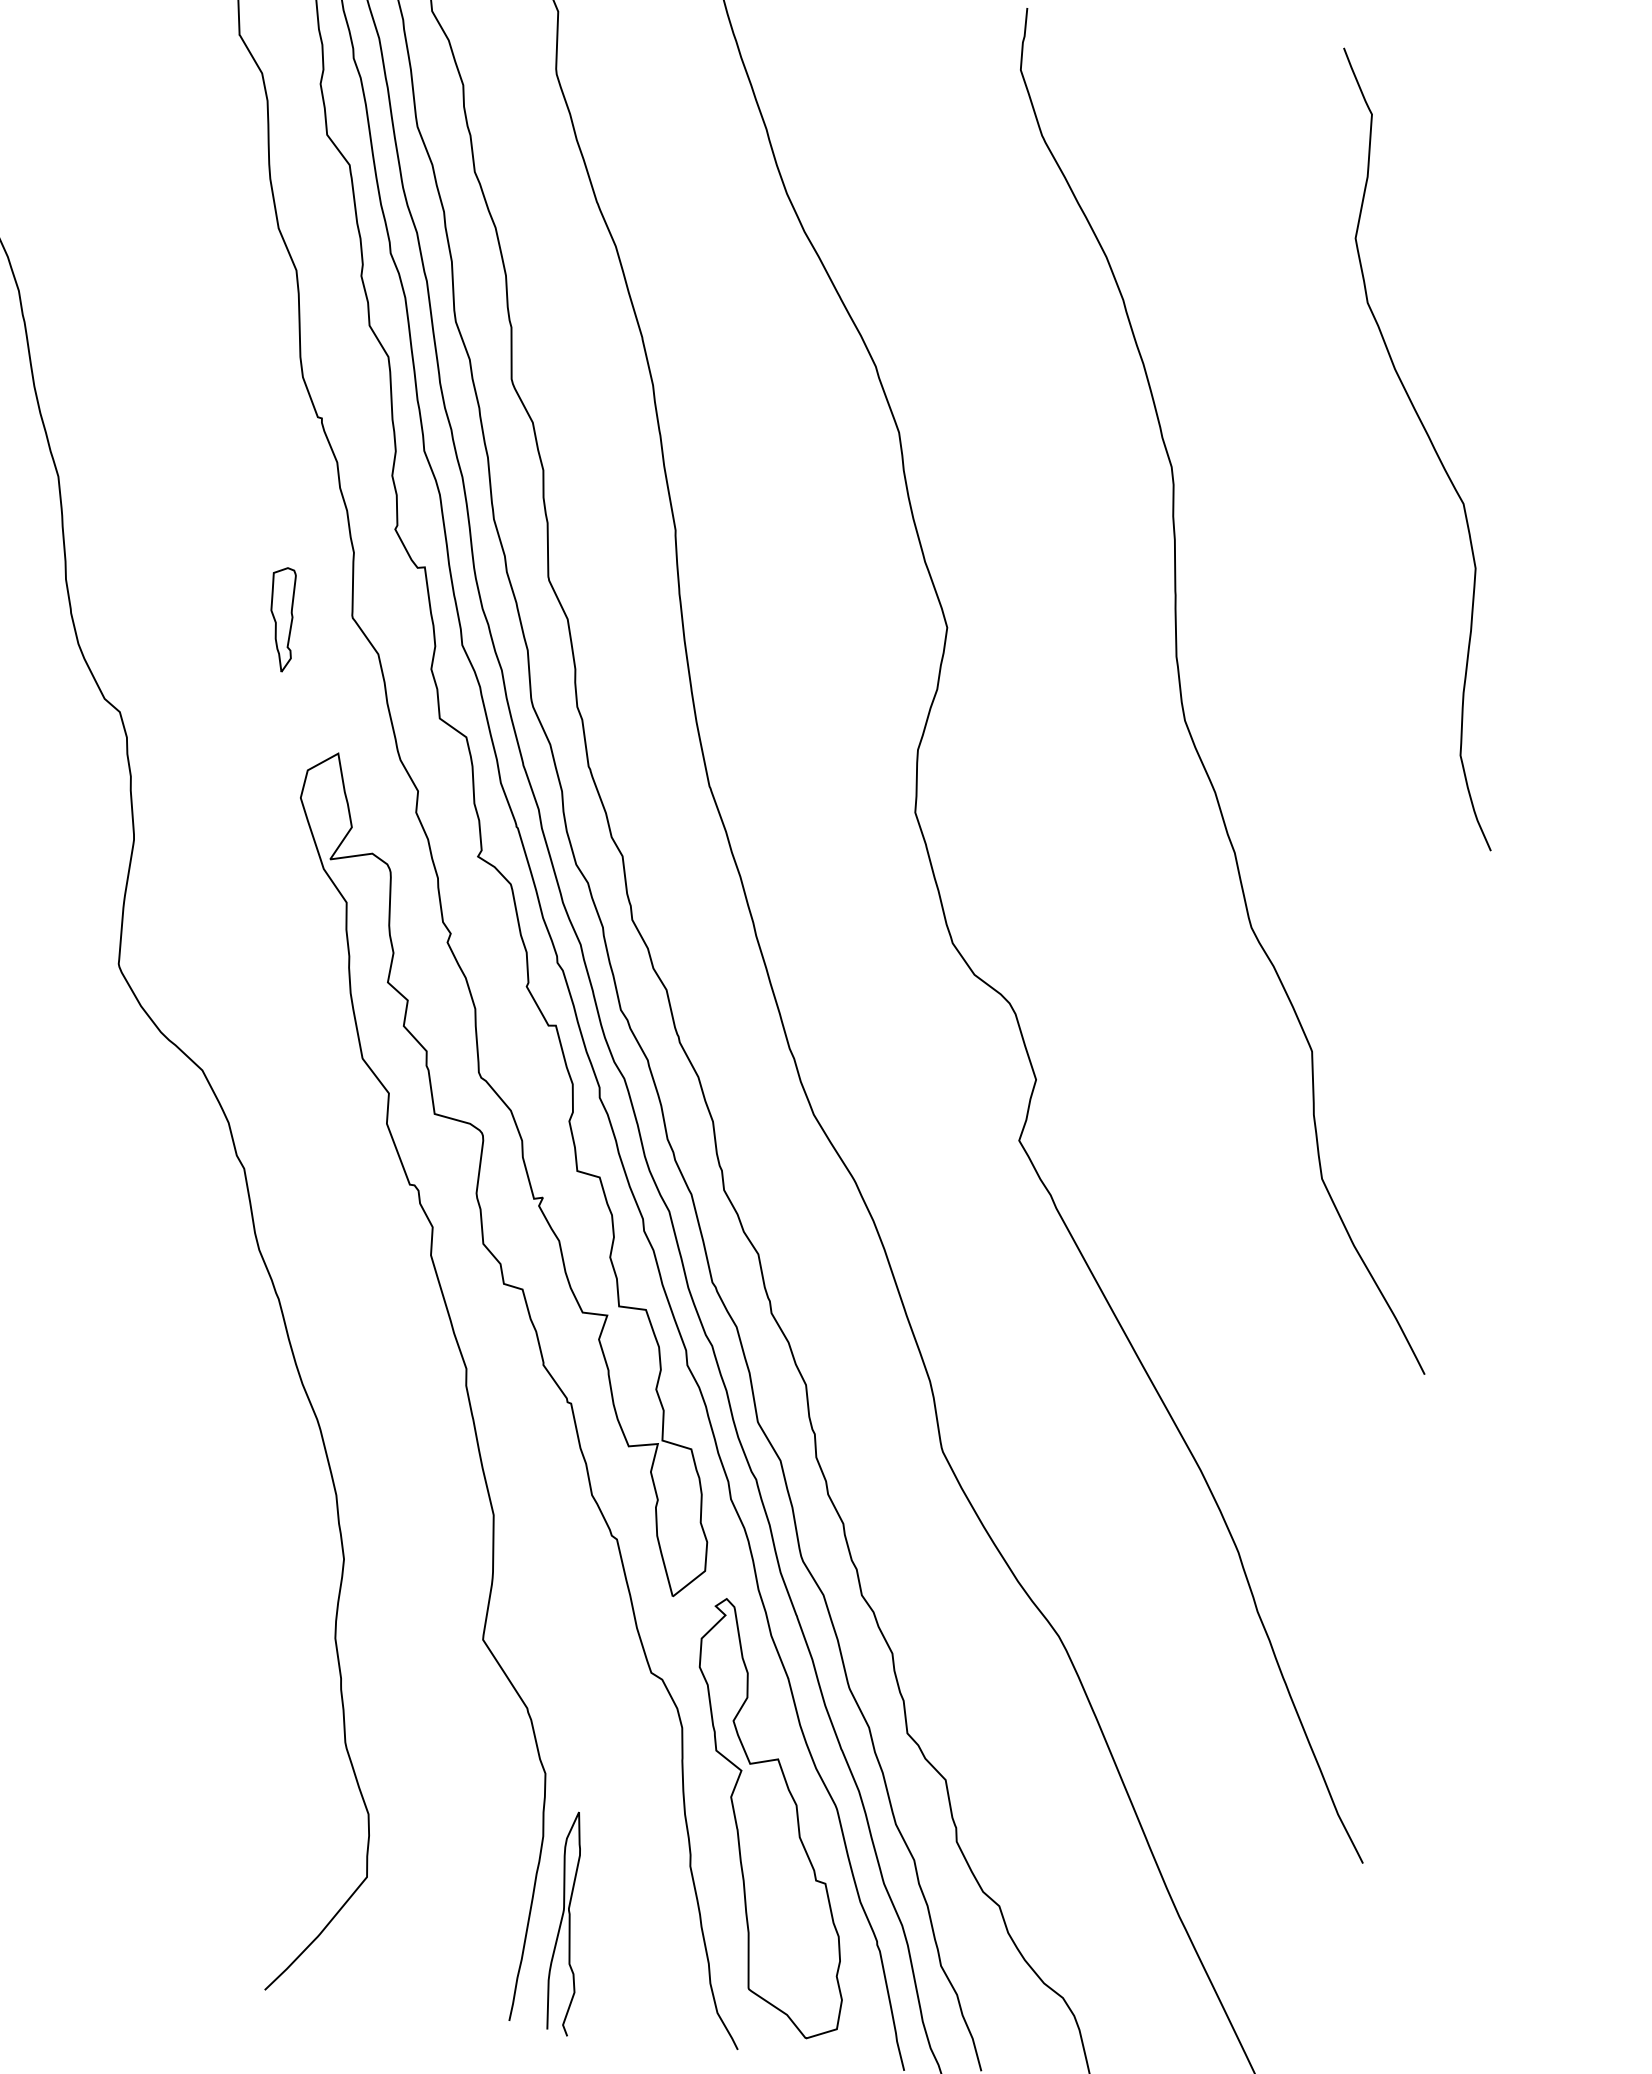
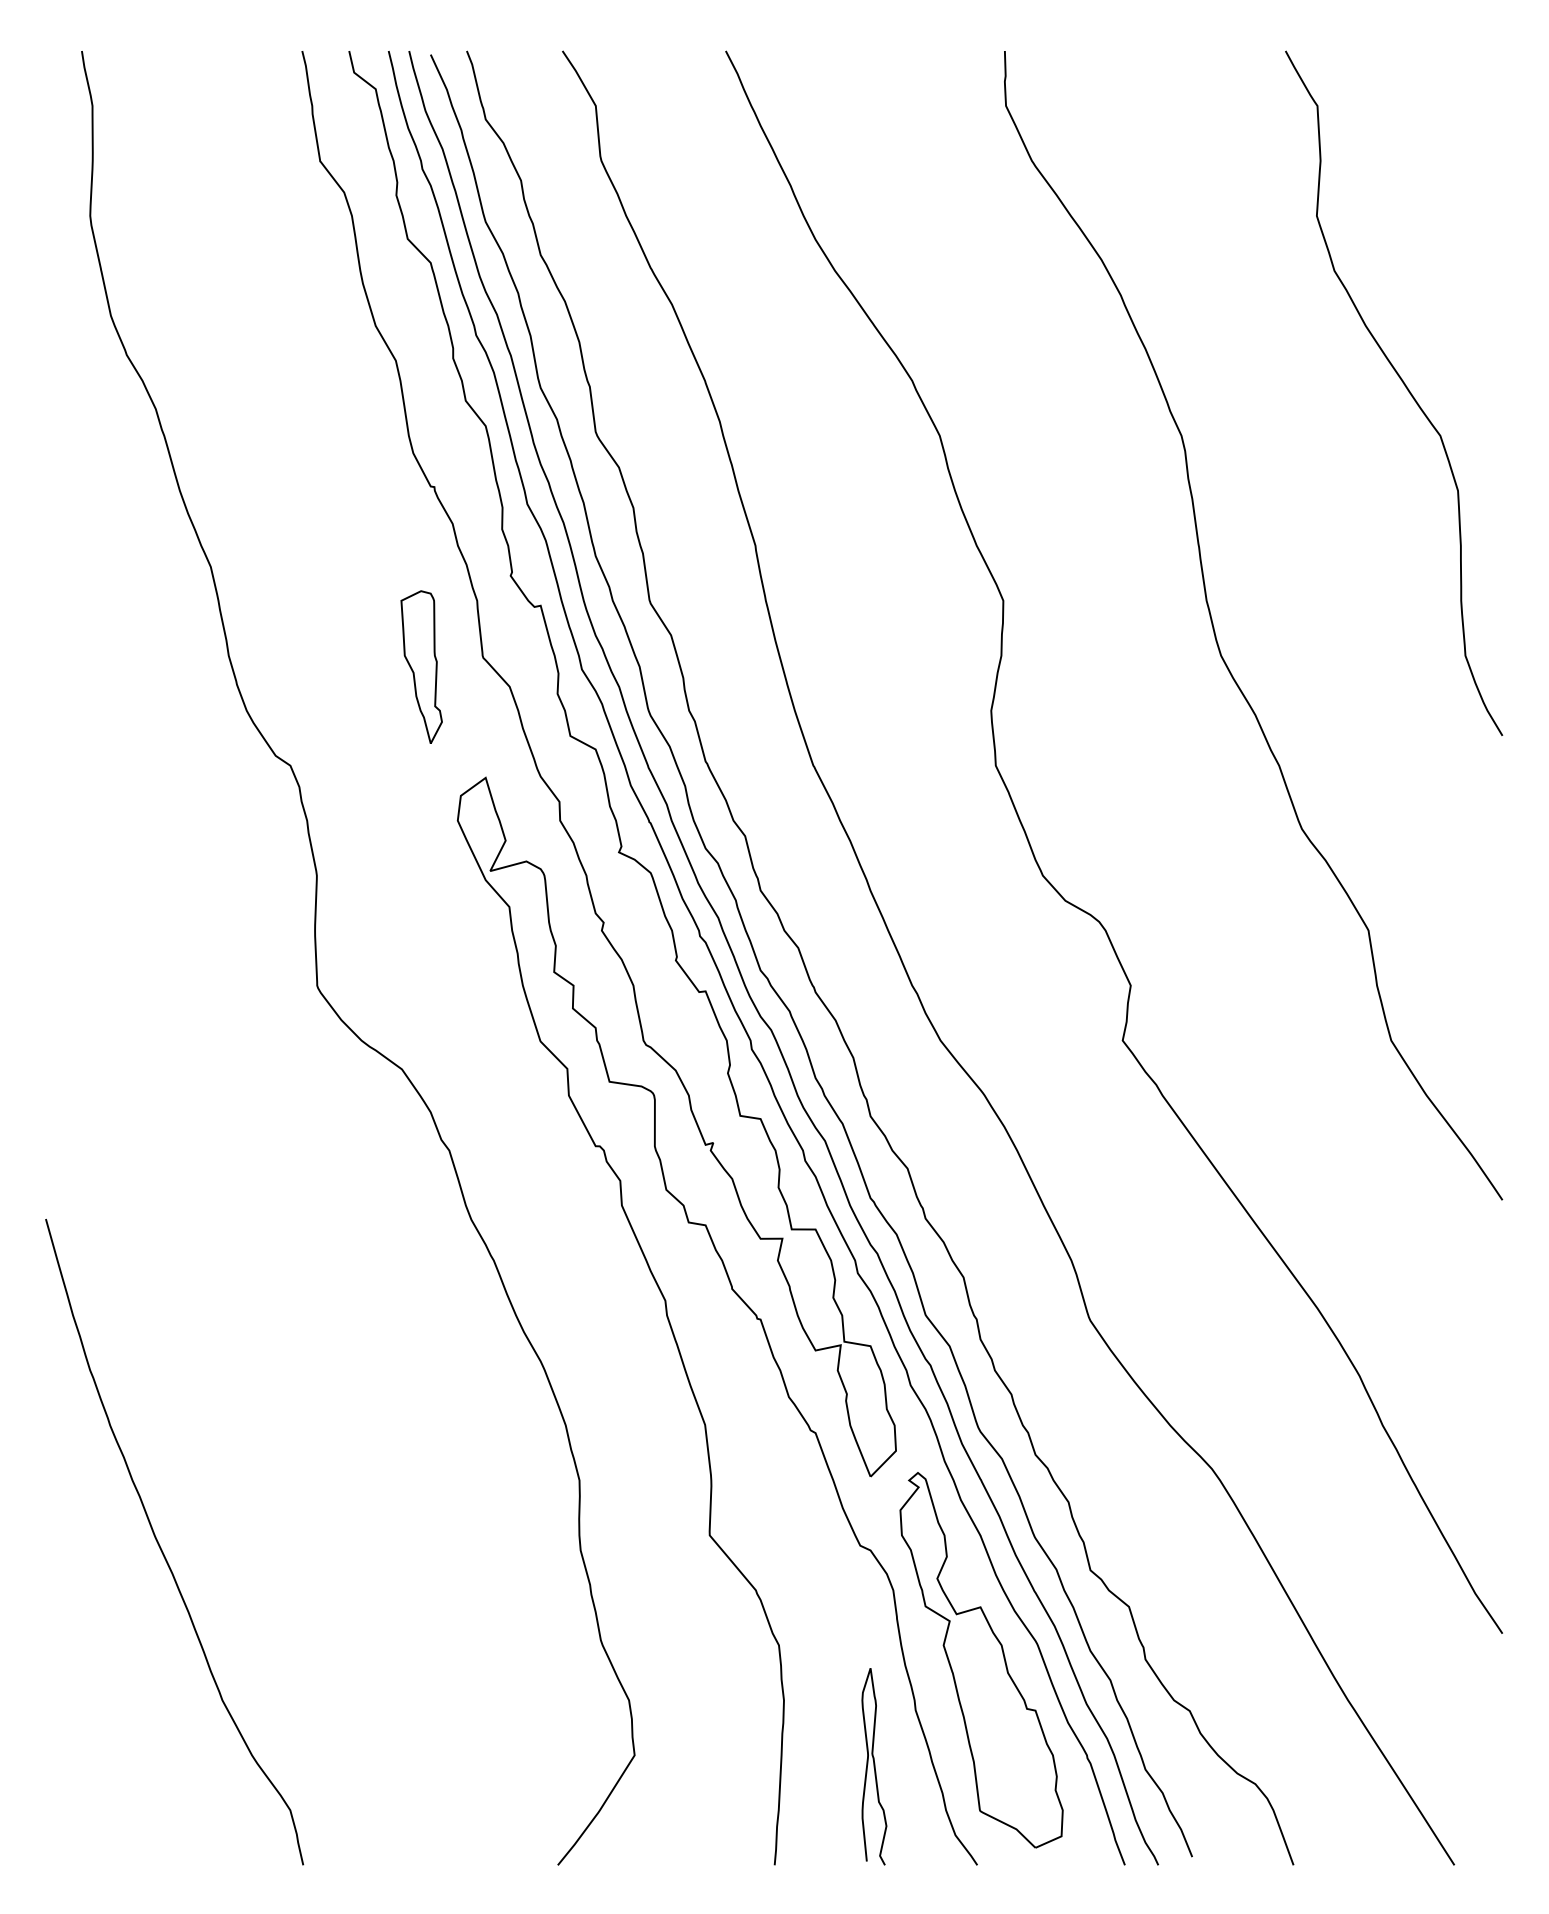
part: (281, 618) -> (421, 666), size x1.67
curve: (569, 1923) -> (874, 1766), moved

